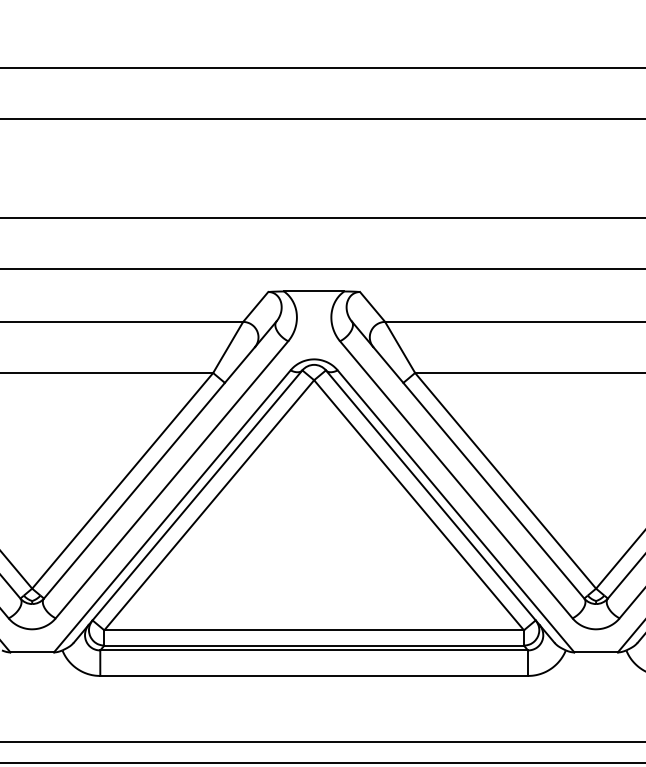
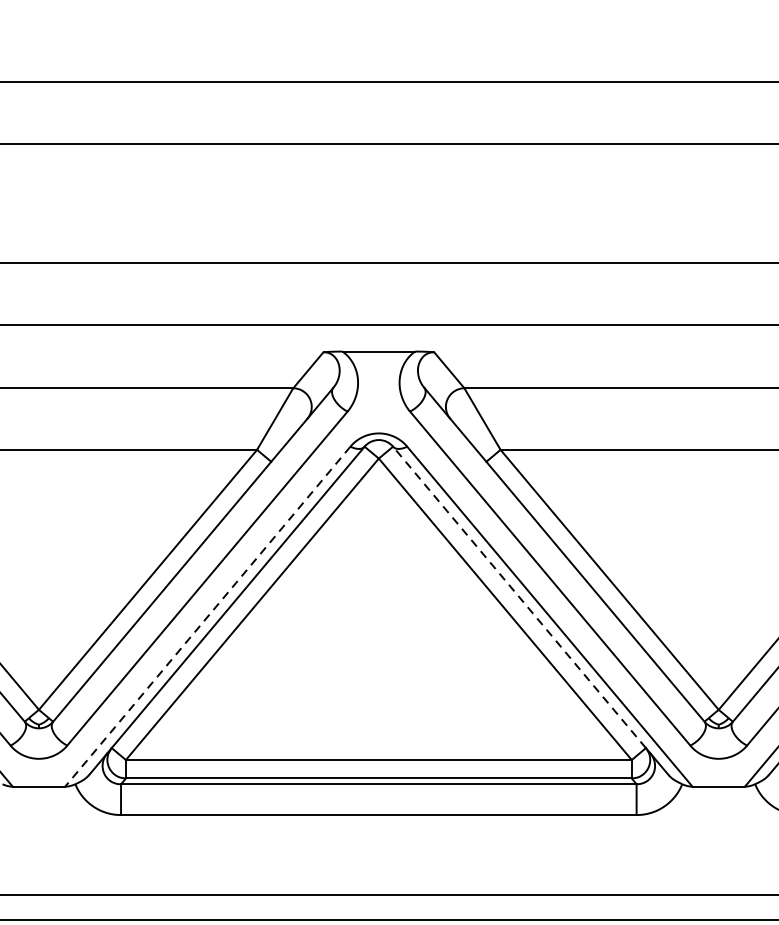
line: (430, 495) -> (519, 597), solid -> dashed
line: (171, 511) -> (206, 616), solid -> dashed

